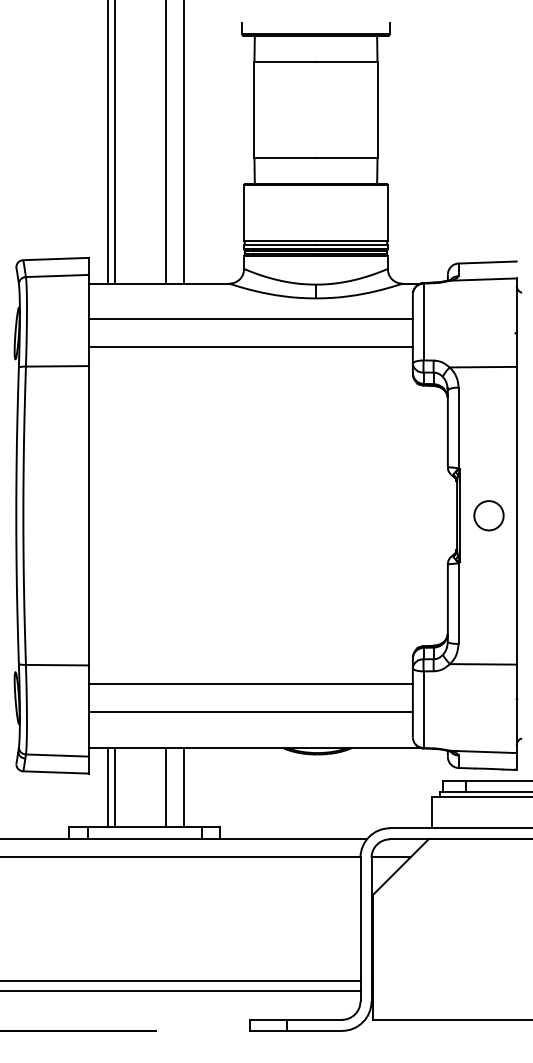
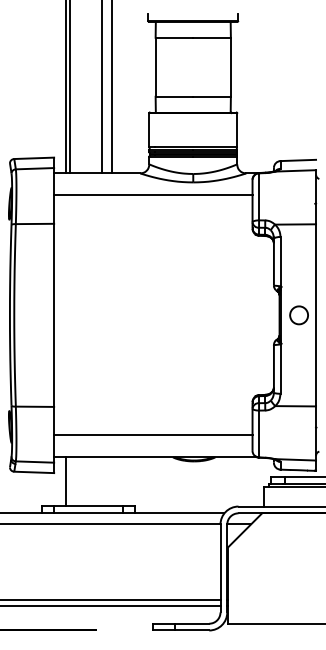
line: (250, 347) -> (153, 212), removed
line: (250, 684) -> (153, 418), removed
line: (115, 787) -> (70, 481), removed
line: (165, 787) -> (101, 481), removed
line: (183, 787) -> (112, 481), removed

